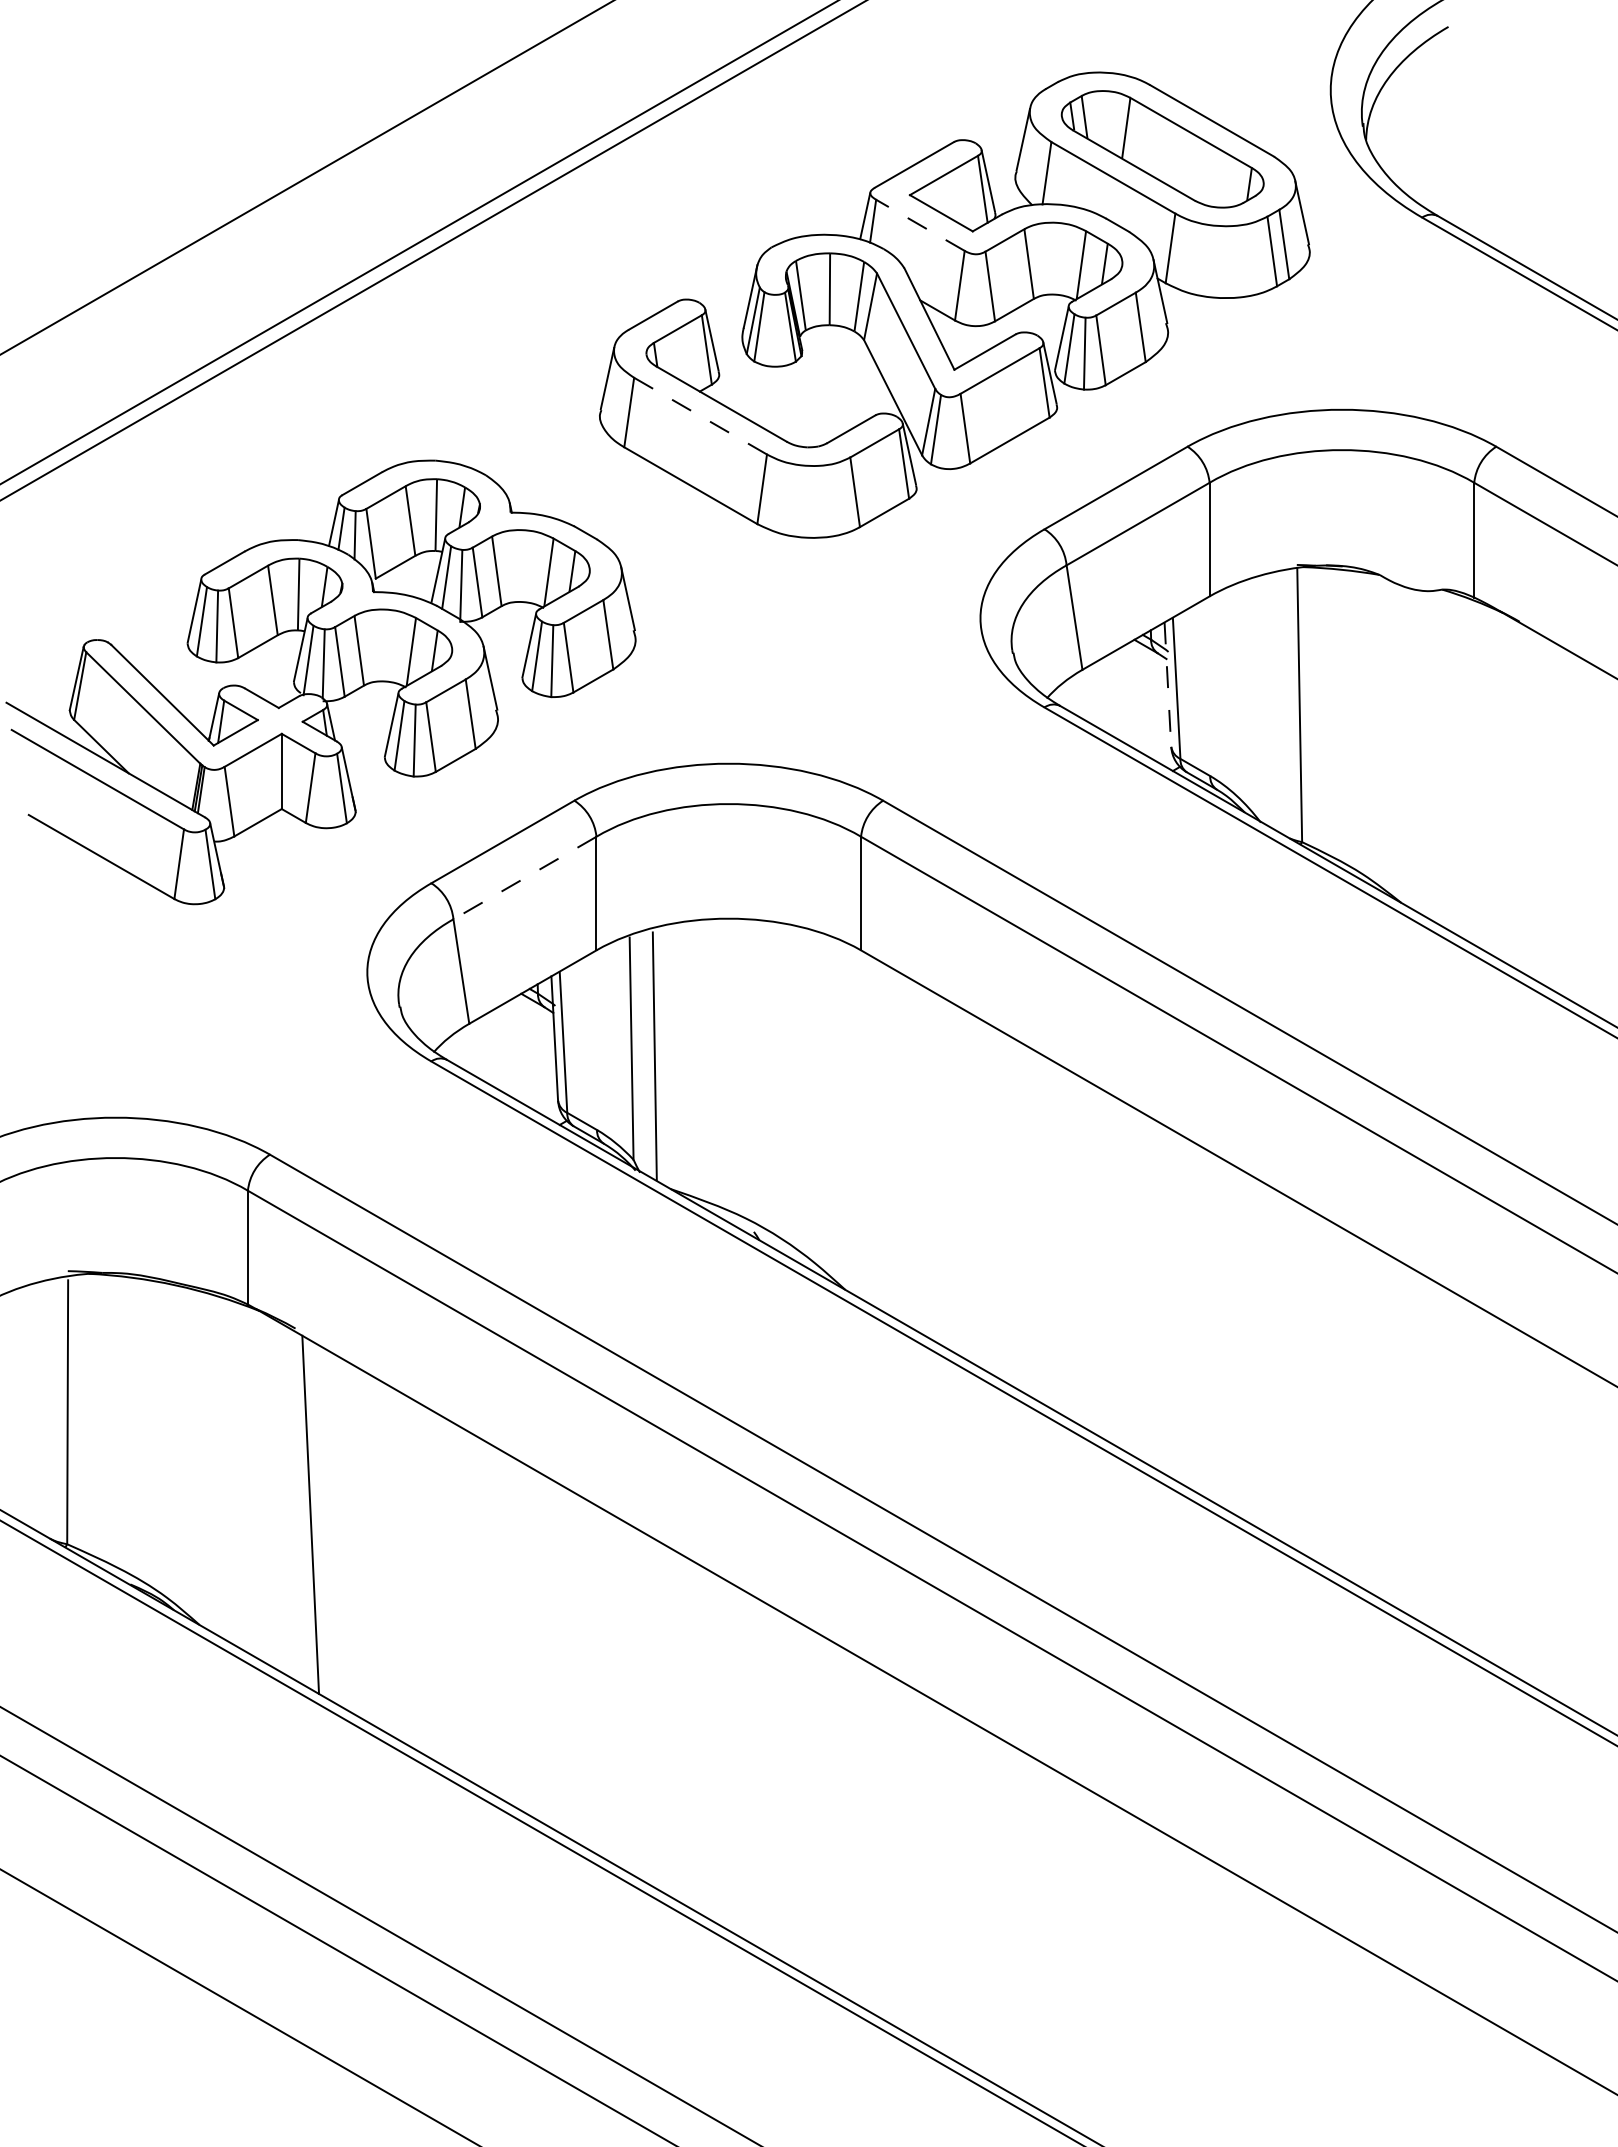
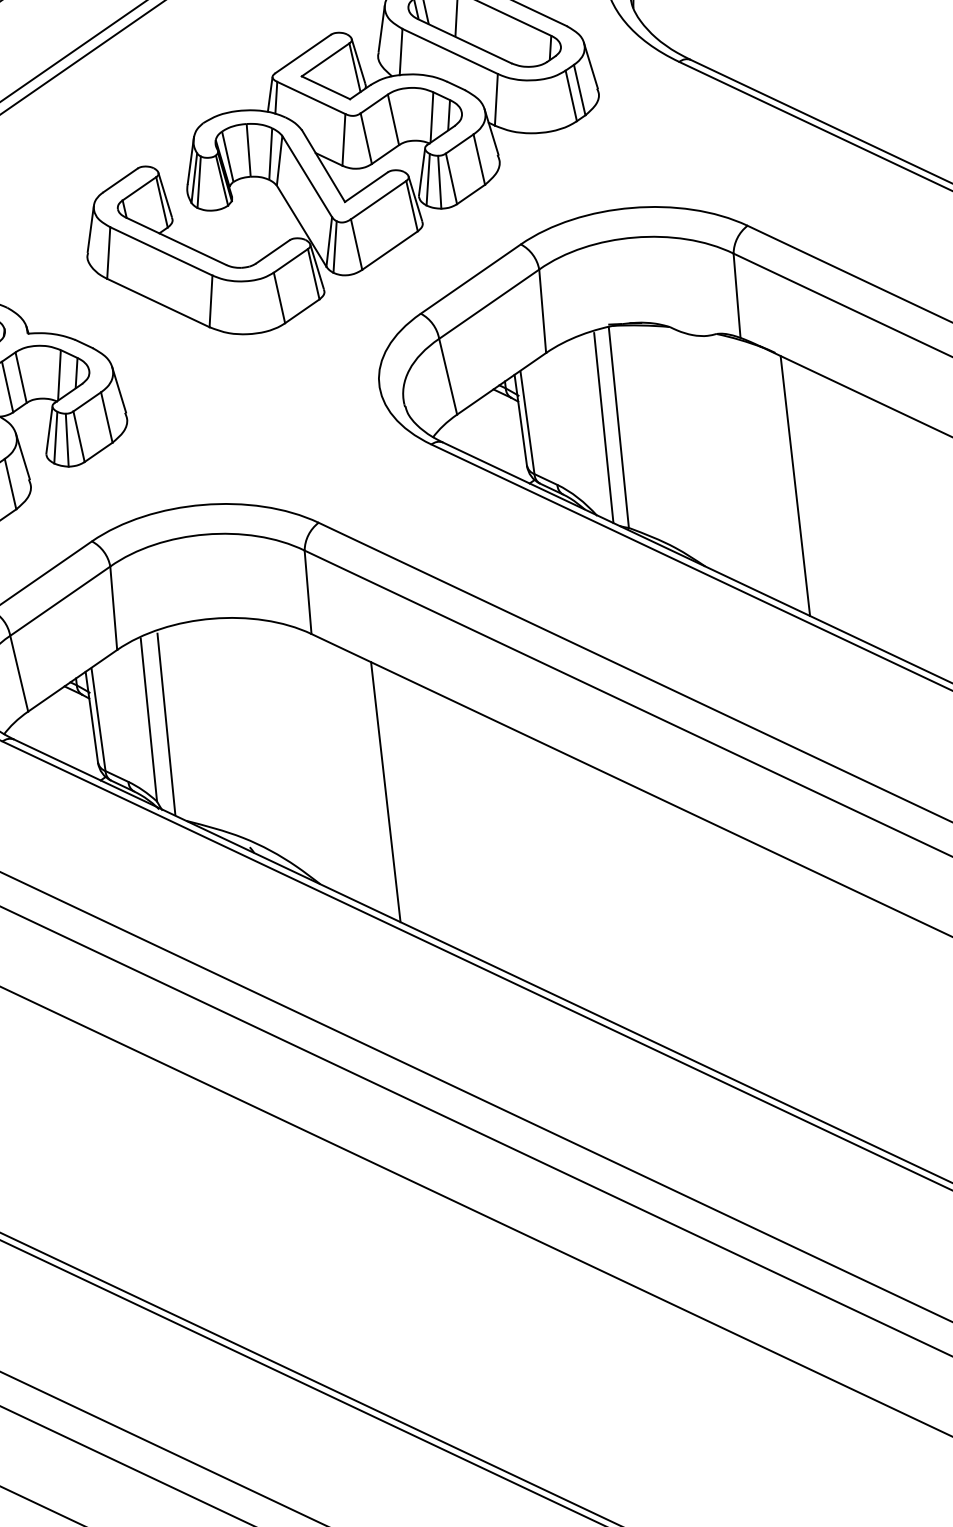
line: (920, 225) -> (311, 98), dashed -> solid
line: (700, 416) -> (161, 251), dashed -> solid
line: (1167, 685) -> (520, 420), dashed -> solid
line: (1278, 703) -> (603, 427), added
line: (1531, 803) -> (795, 485), added
line: (524, 878) -> (59, 601), dashed -> solid
line: (943, 1172) -> (385, 792), added

